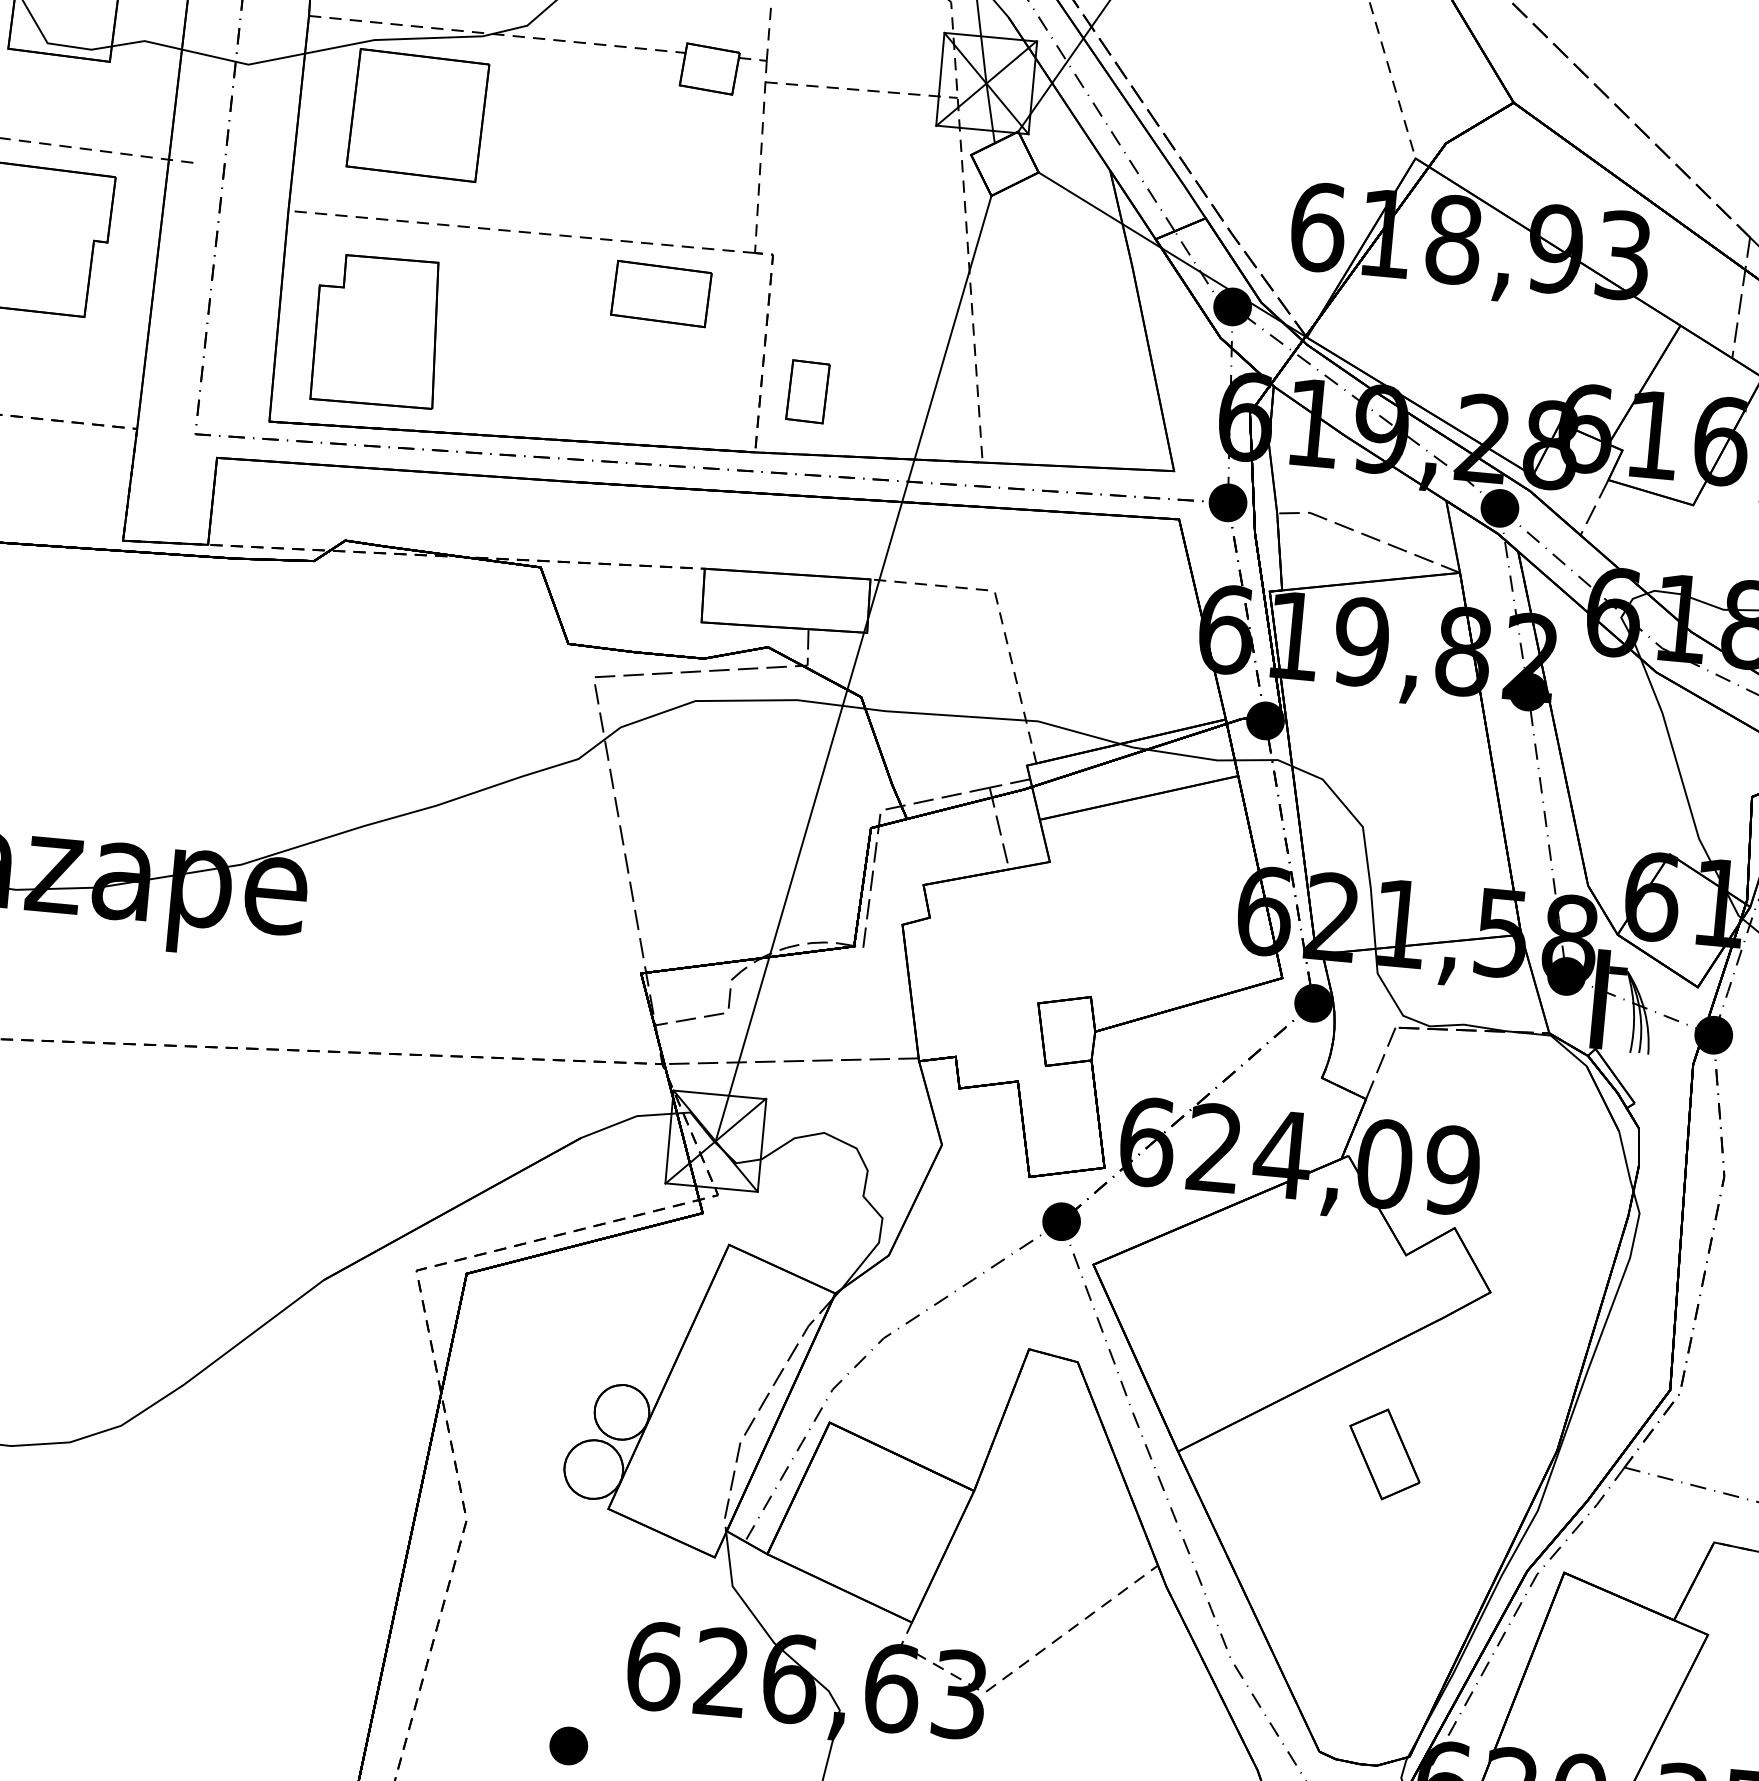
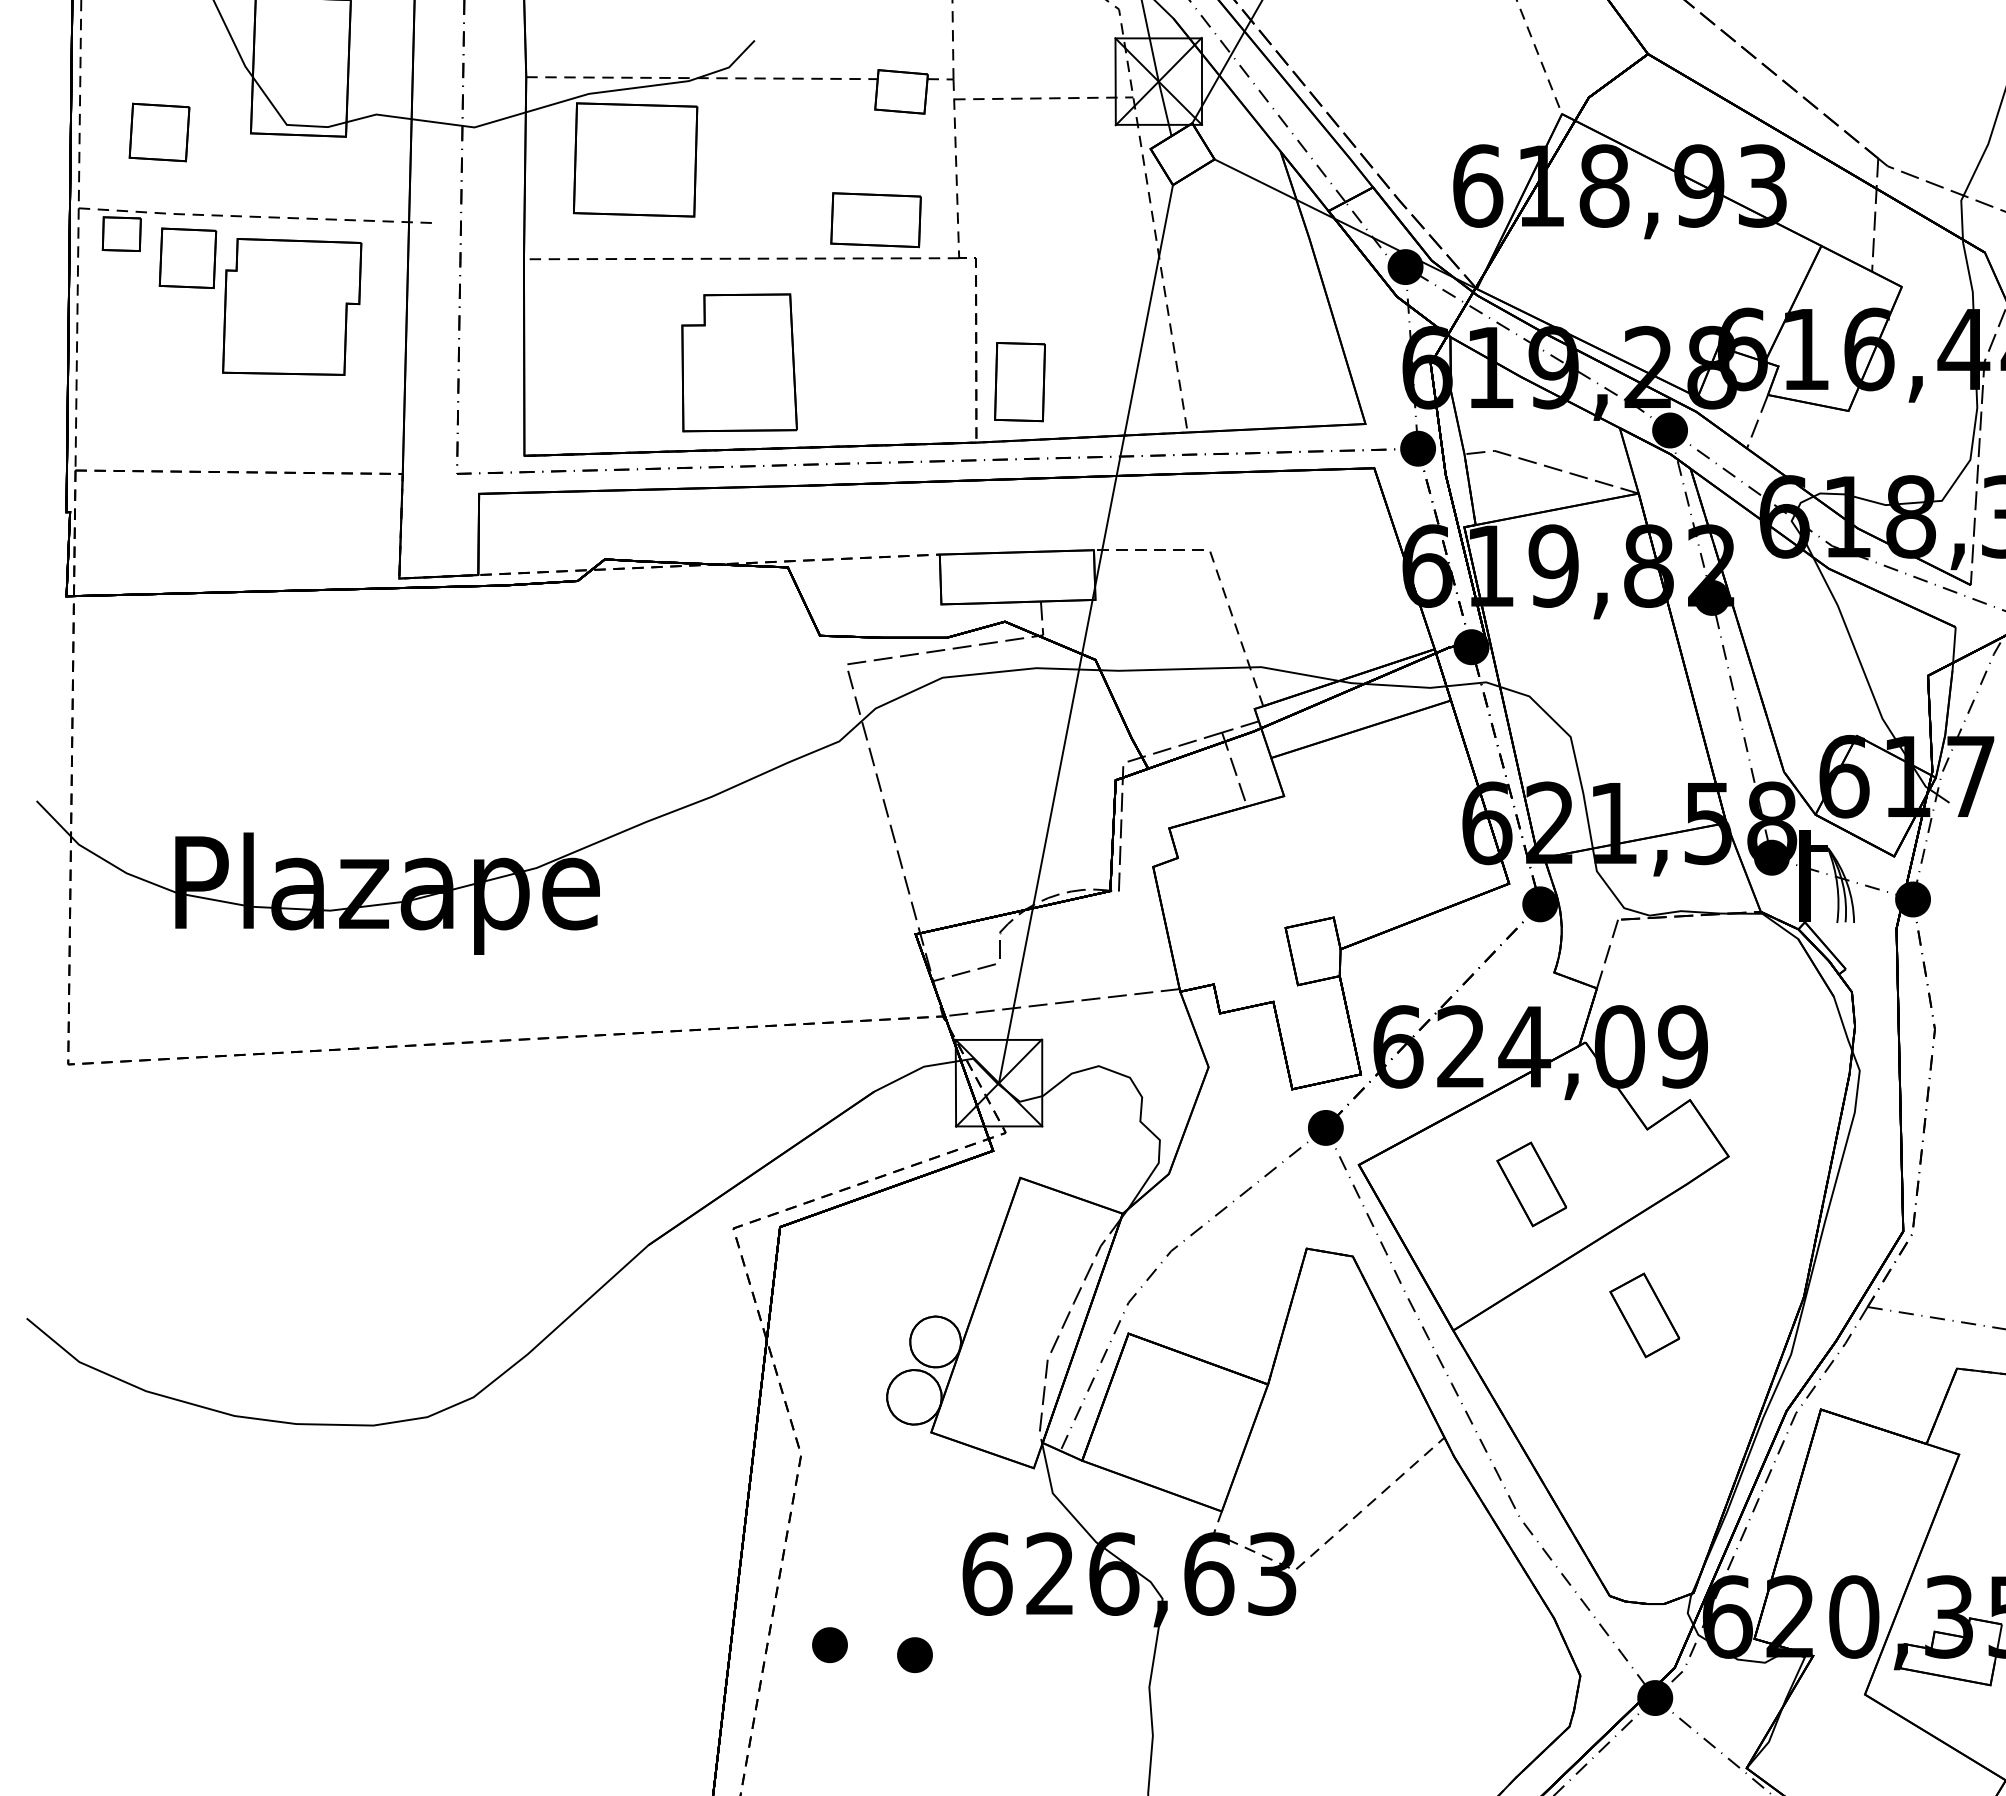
part: (660, 294) -> (875, 220), moved
part: (377, 330) -> (739, 362), moved
part: (807, 391) -> (1019, 381), size x1.4
part: (1276, 1302) -> (1531, 1184), added
part: (478, 1726) -> (829, 1644), added

